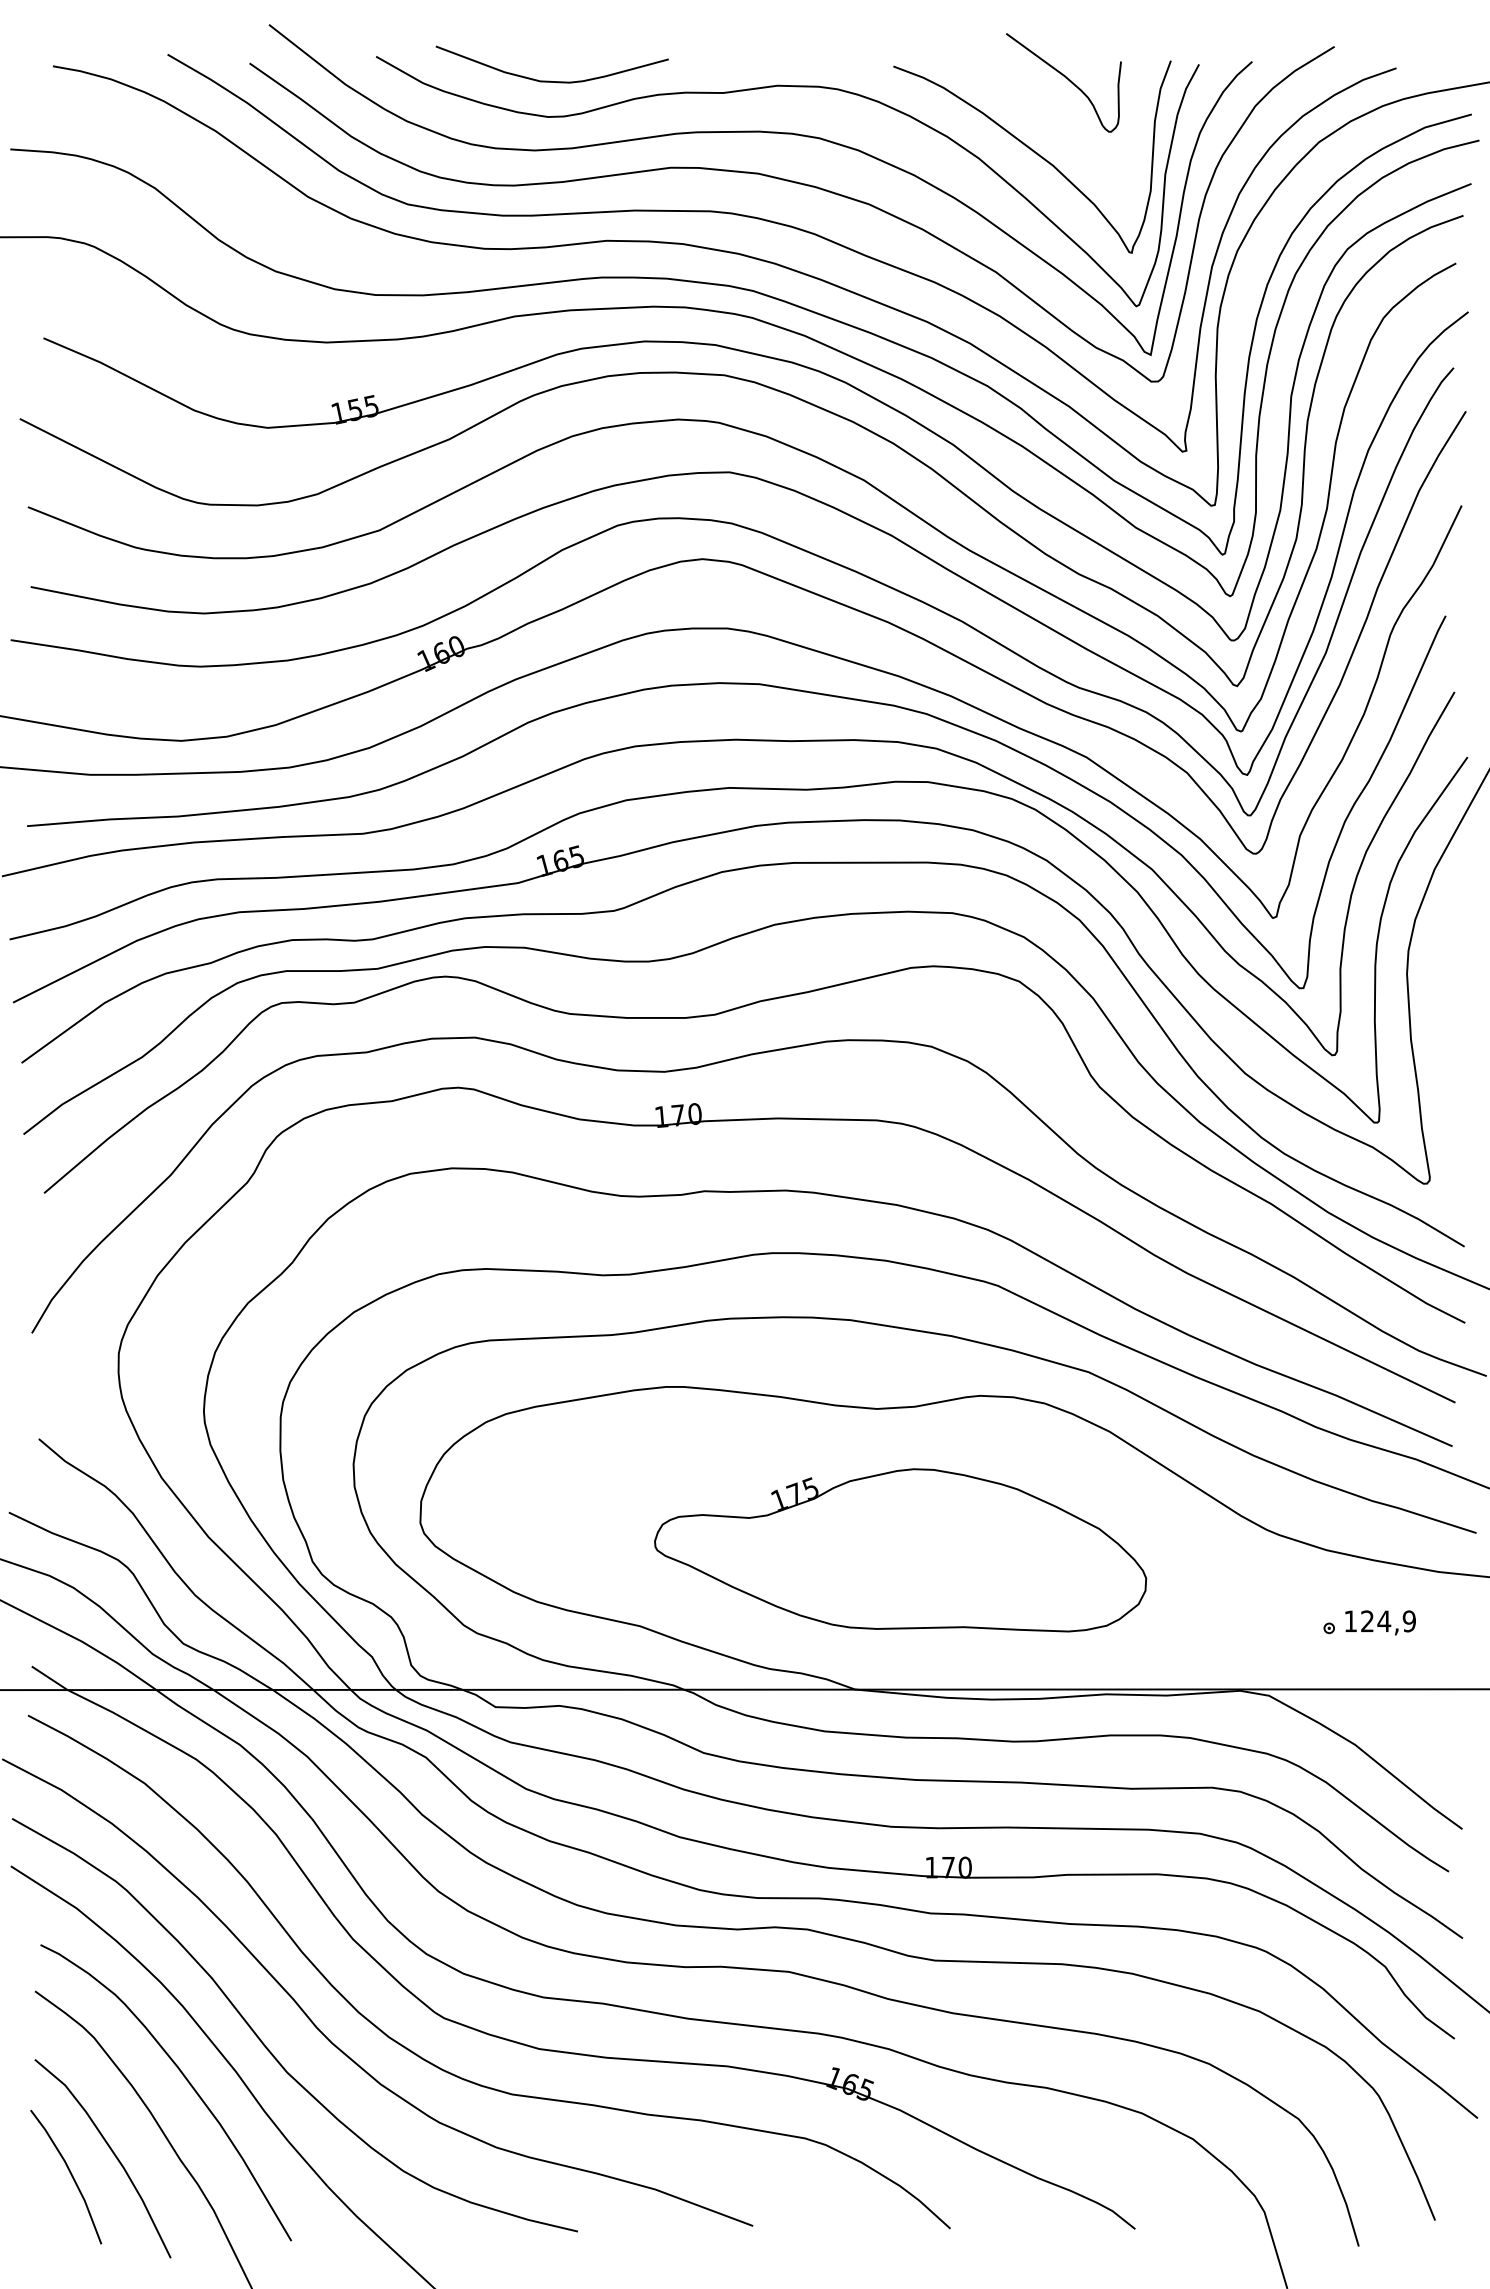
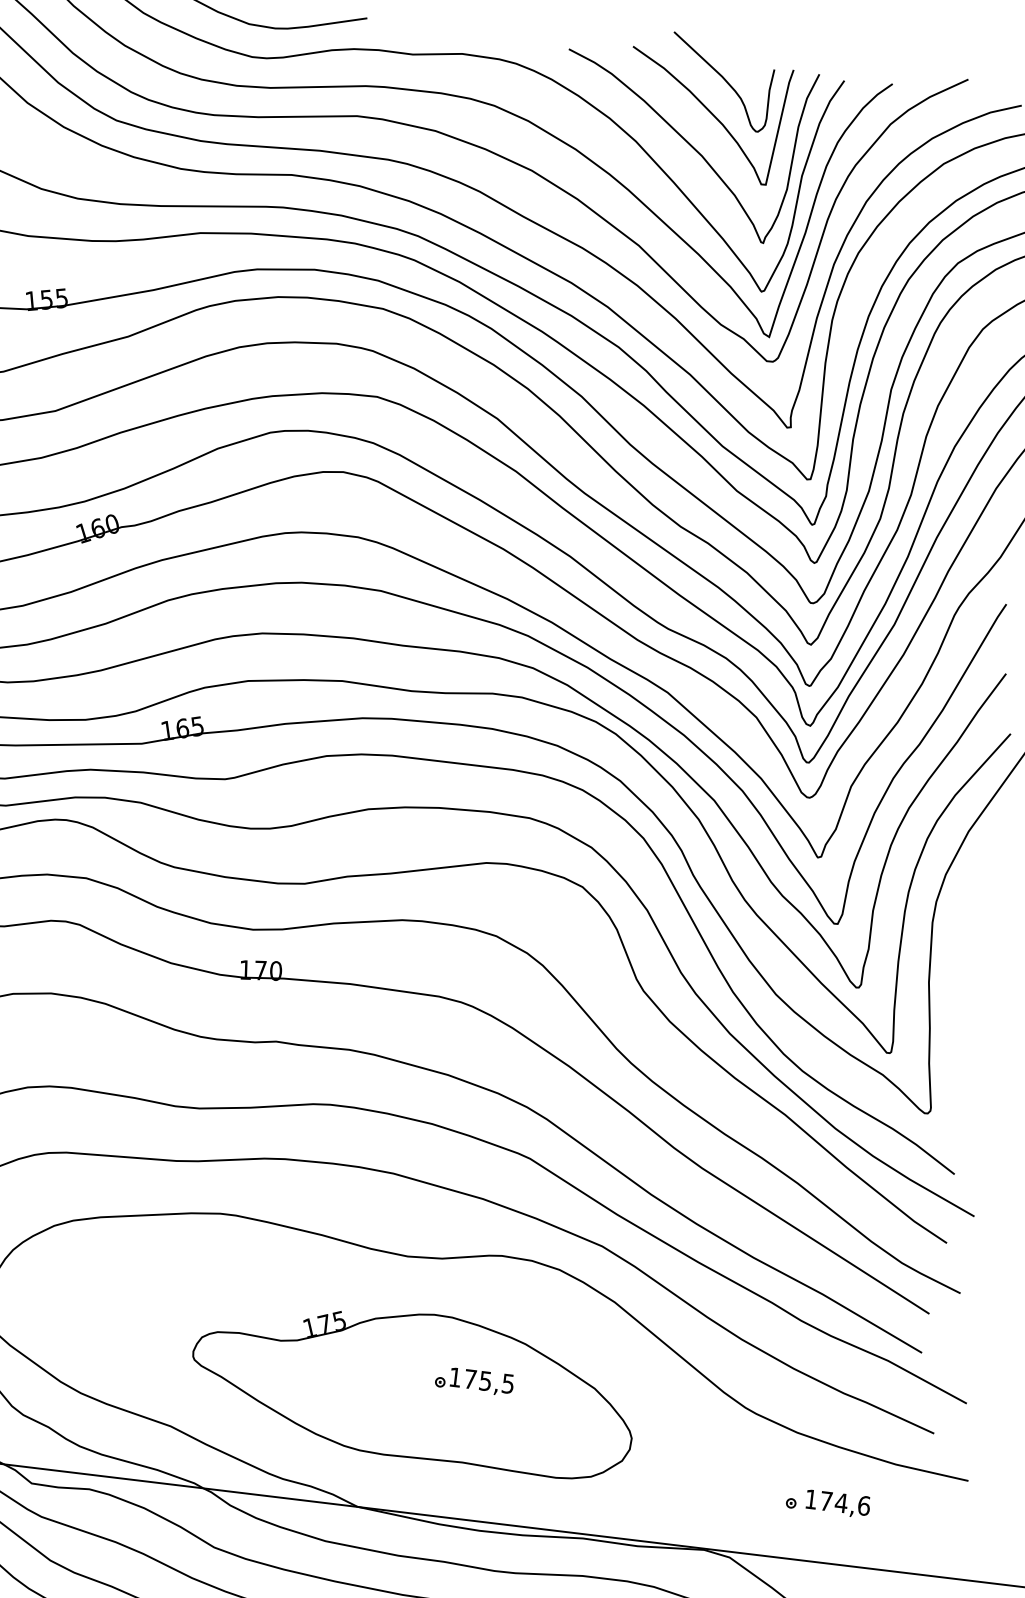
curve: (1054, 116) -> (708, 111), added
part: (966, 1536) -> (474, 1381), added
text: (1388, 1621) -> (845, 1503), 124,9 -> 174,6

